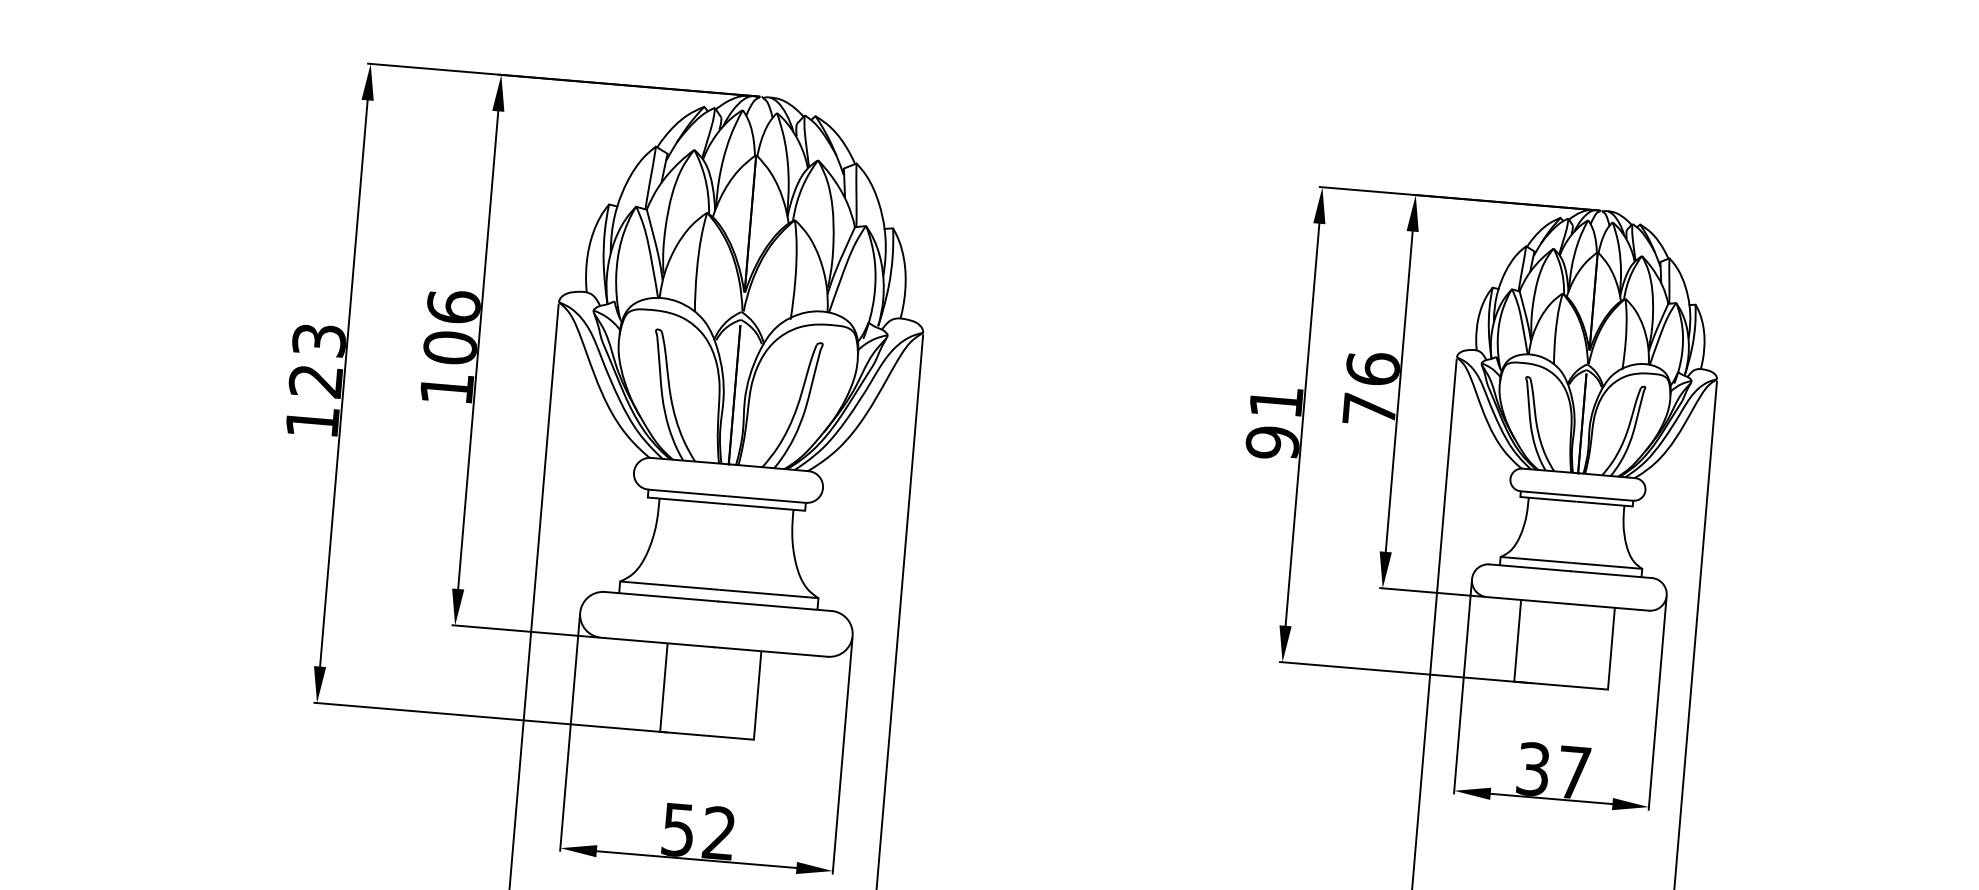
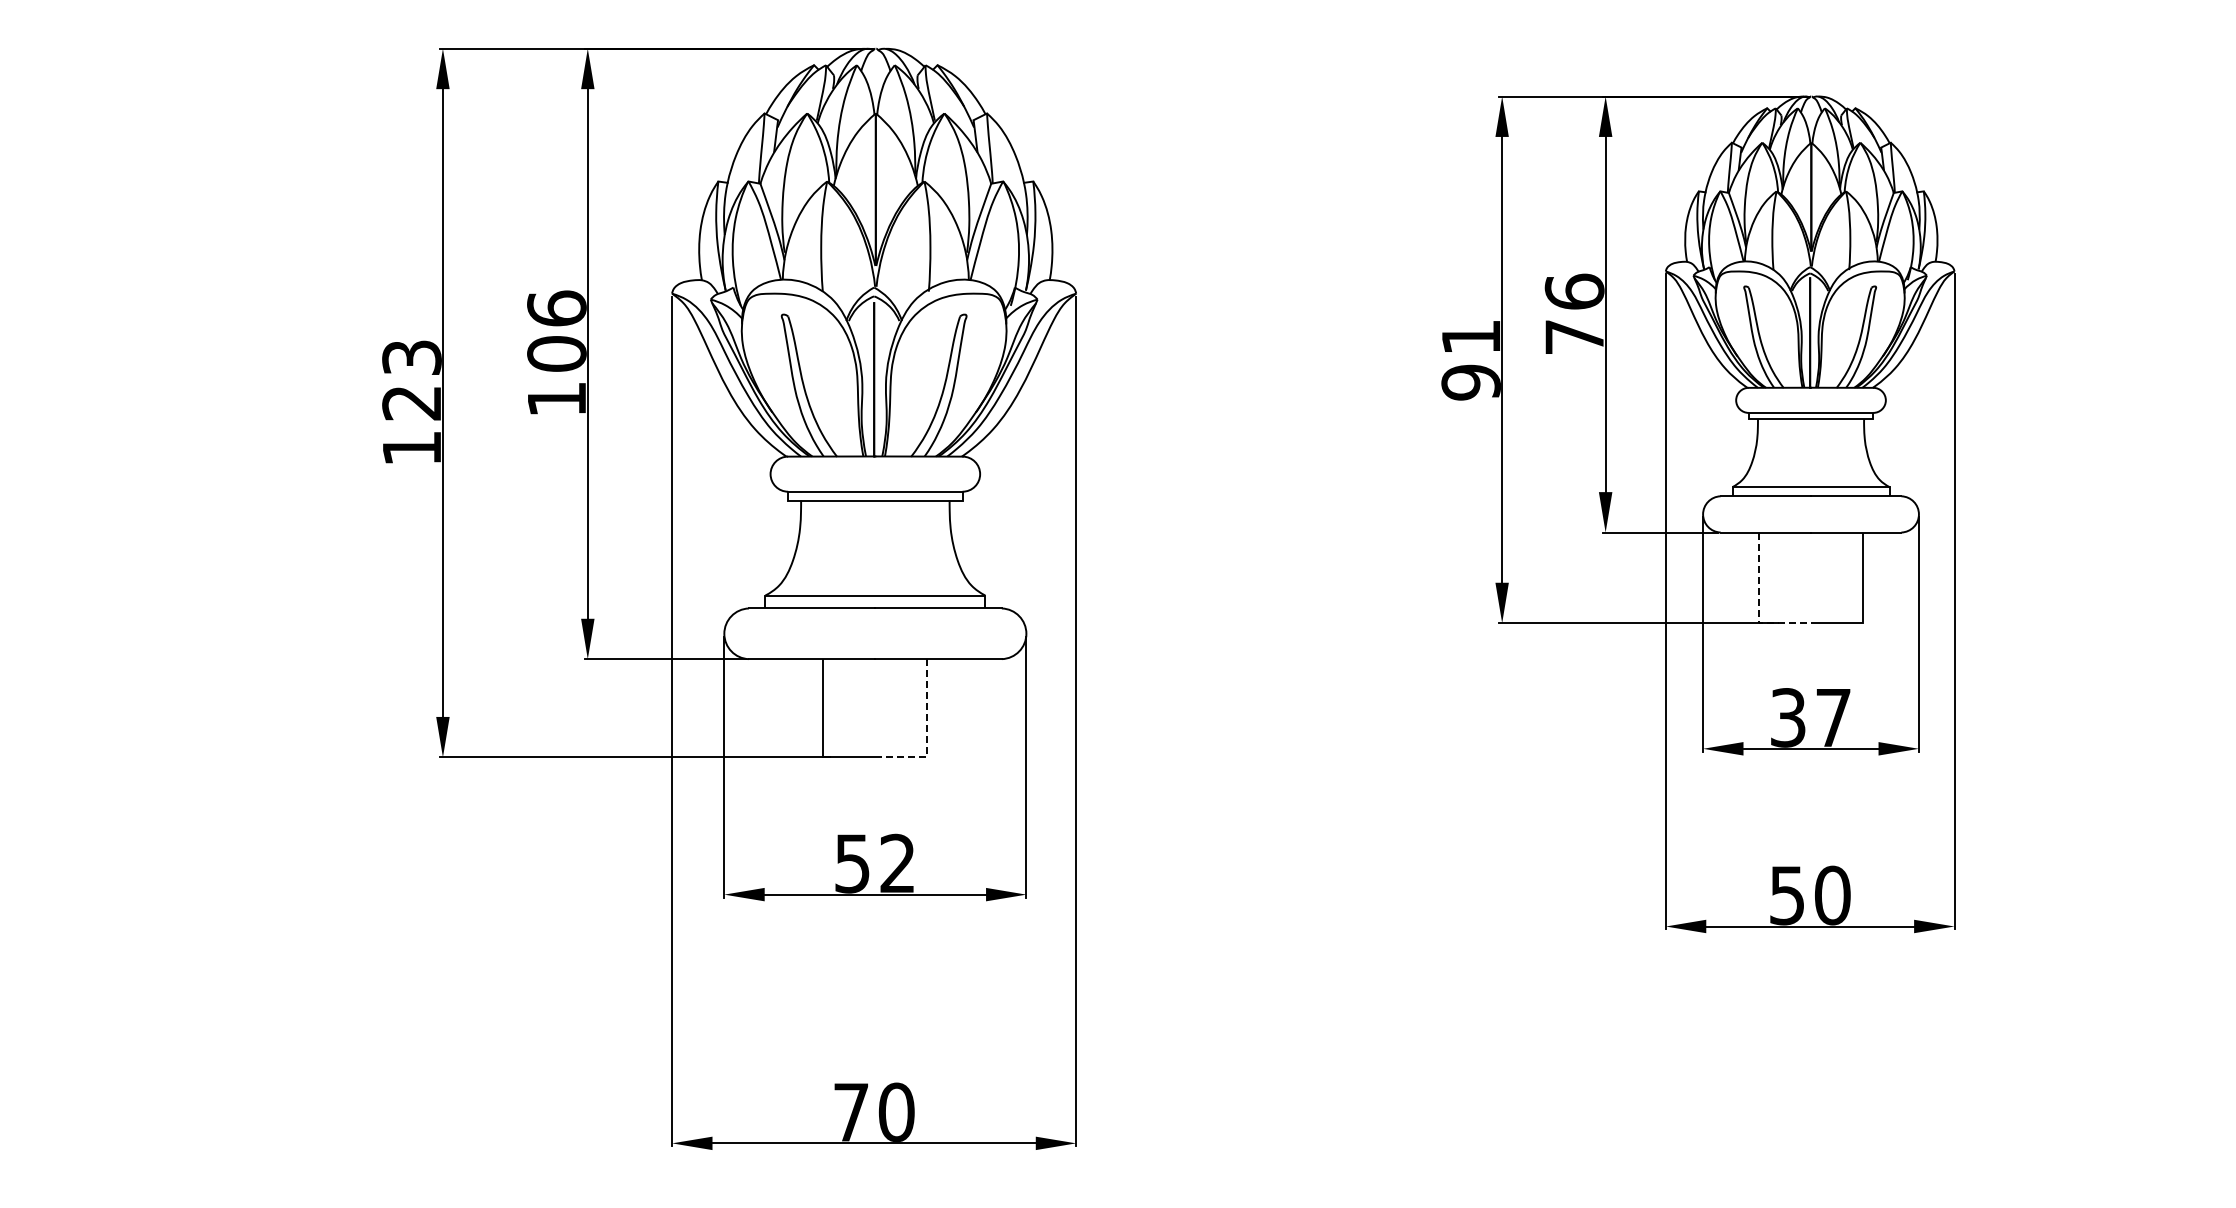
line: (1516, 664) -> (1759, 604), solid -> dashed
line: (755, 719) -> (927, 734), solid -> dashed

